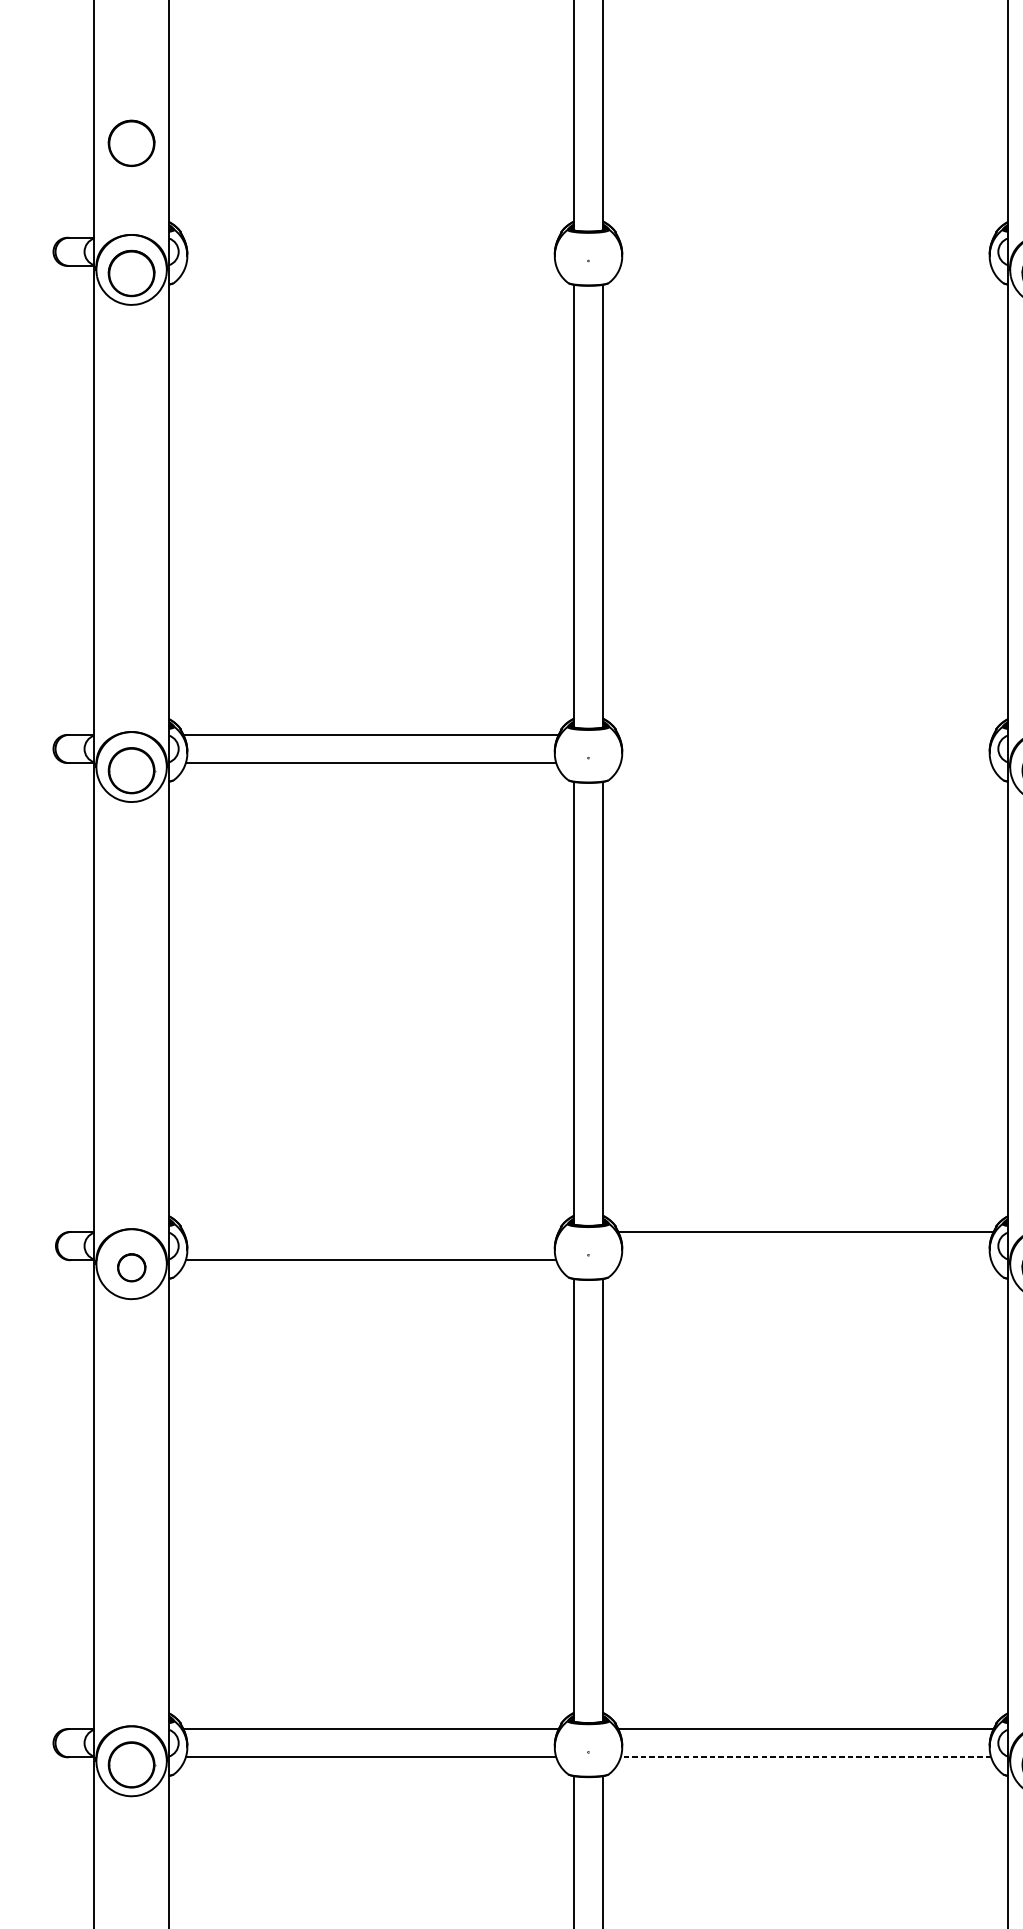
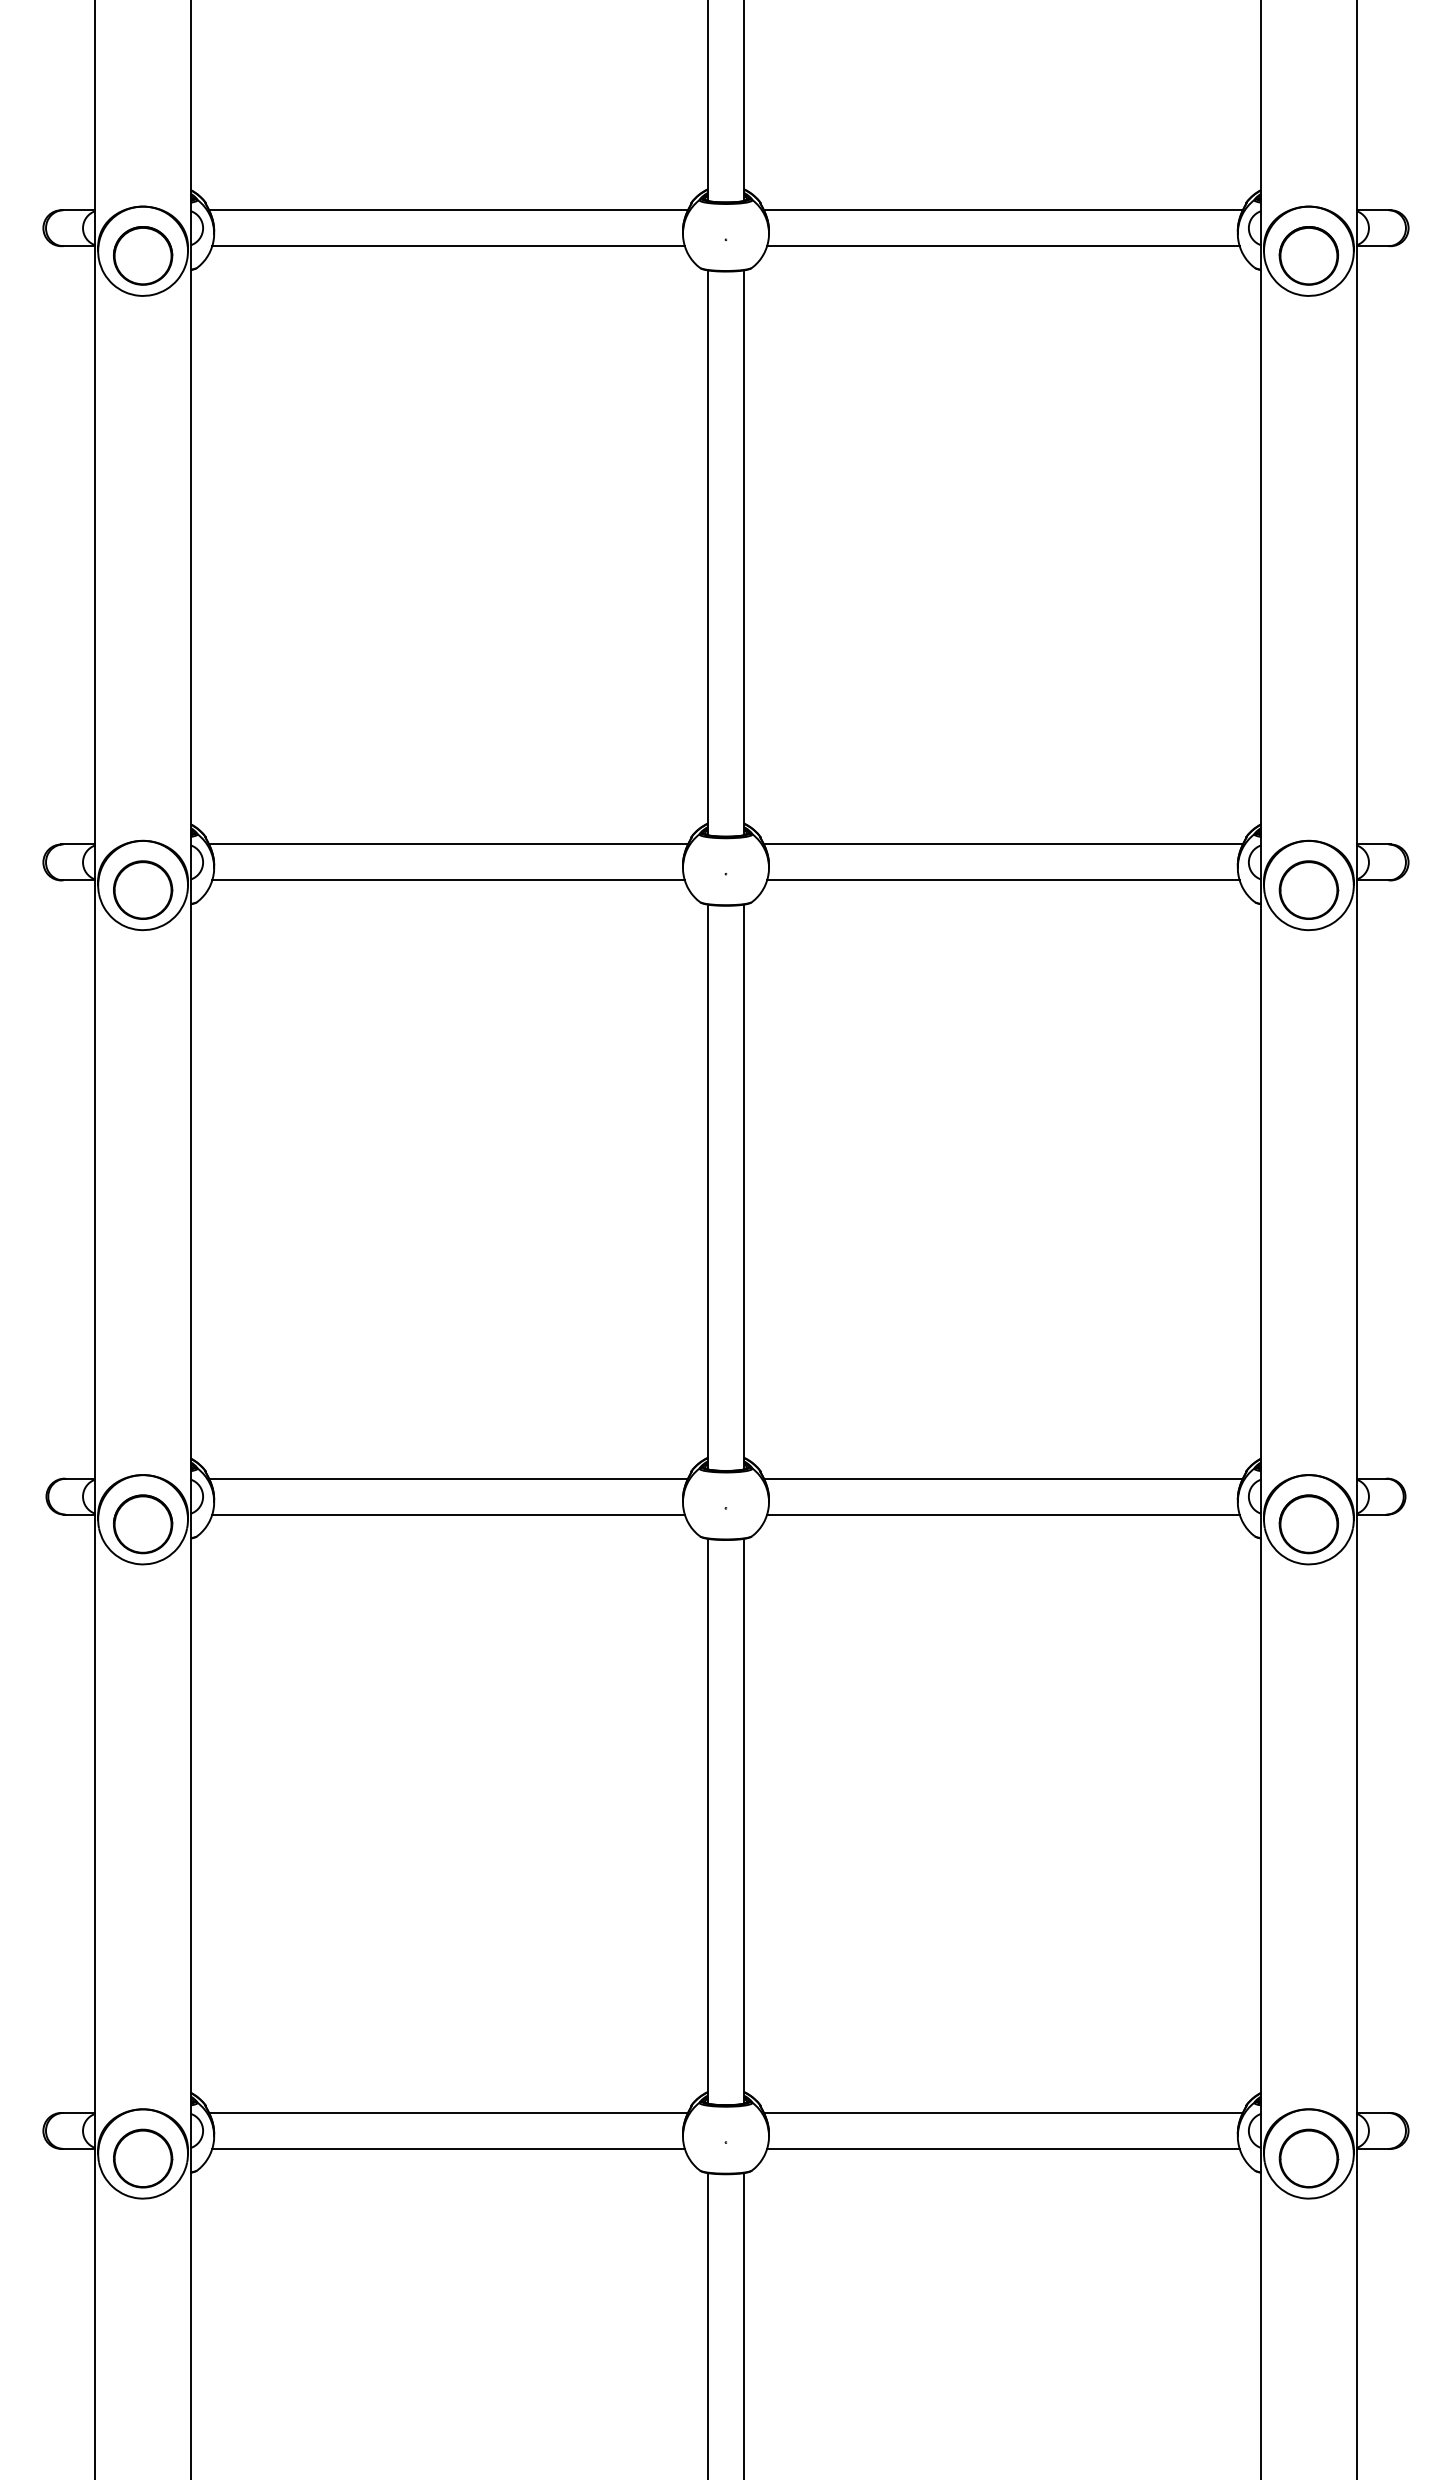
part: (131, 143) -> (143, 89), removed
line: (371, 237) -> (448, 210), added
line: (805, 237) -> (1002, 210), added
line: (371, 266) -> (448, 246), added
line: (806, 266) -> (1003, 246), added
line: (805, 734) -> (1002, 844), added
line: (806, 763) -> (1003, 880), added
line: (371, 1231) -> (448, 1478), added
line: (806, 1260) -> (1003, 1514), added
part: (131, 1267) -> (143, 1524), size x1.67
line: (805, 1756) -> (1002, 2148), dashed -> solid

